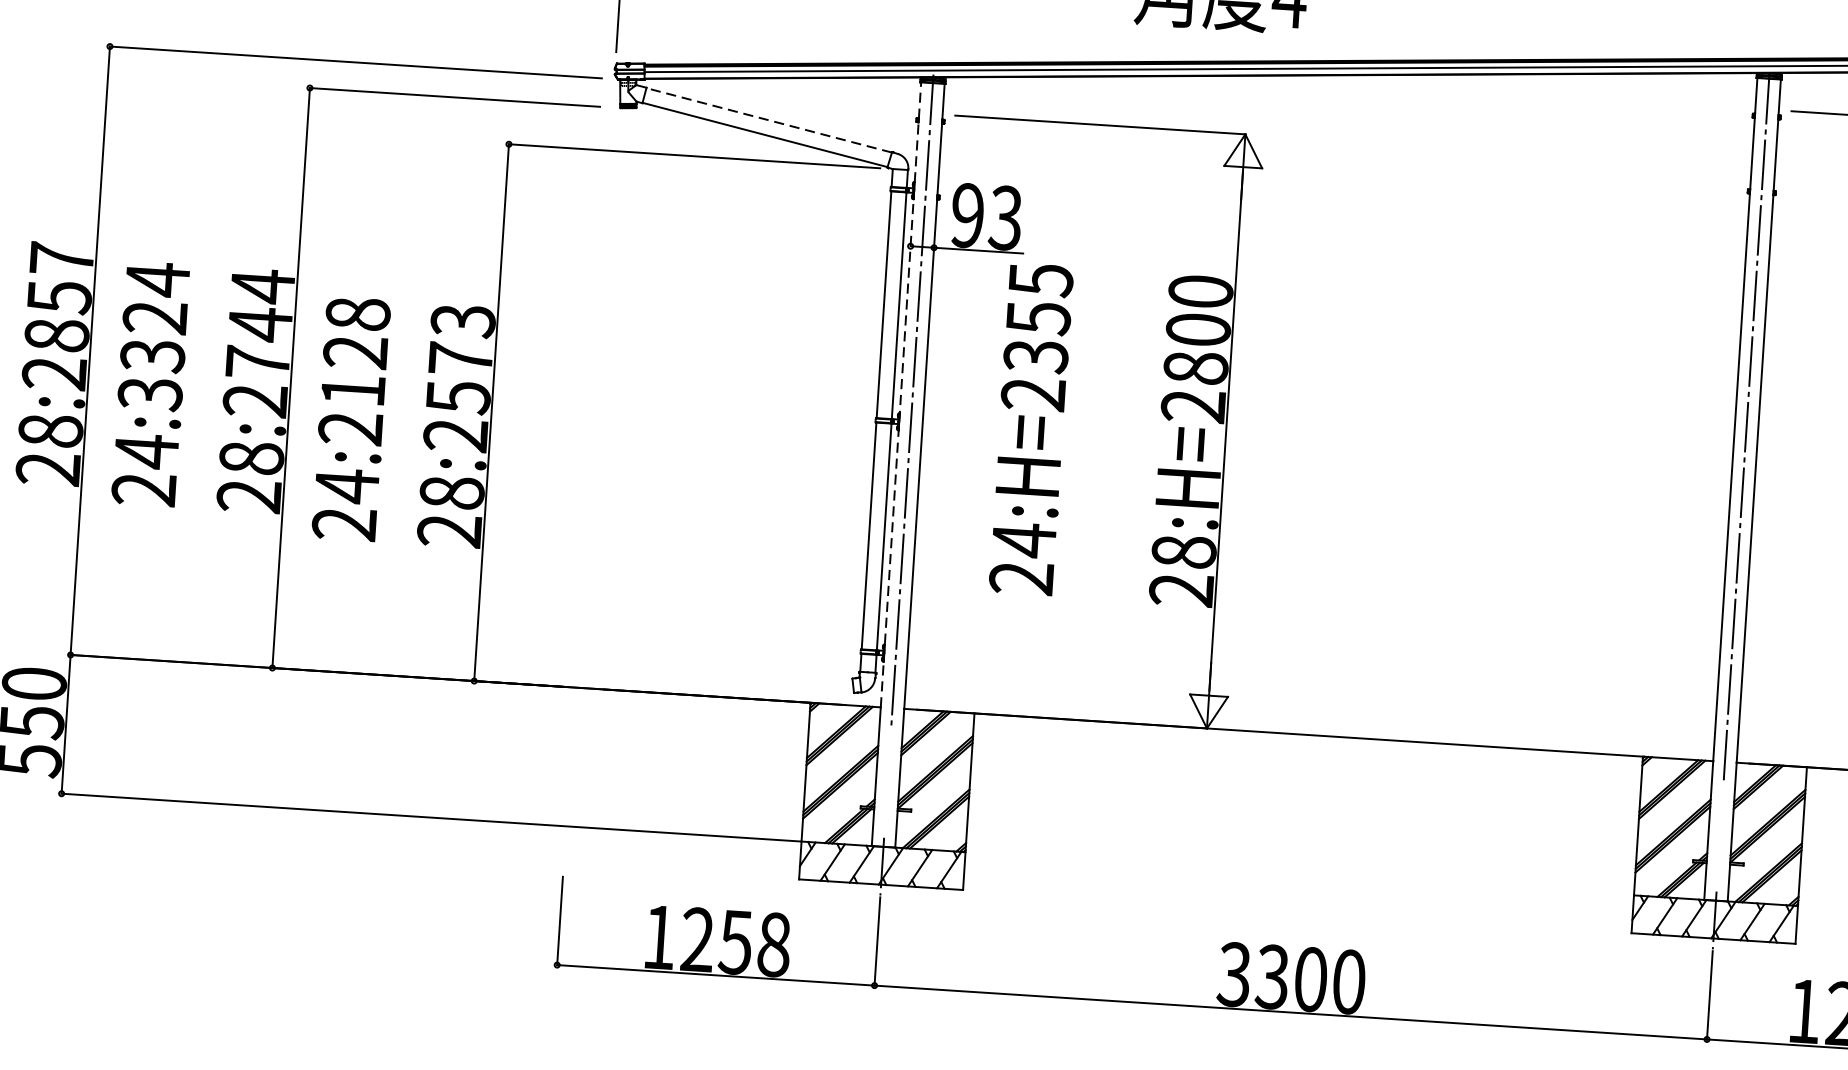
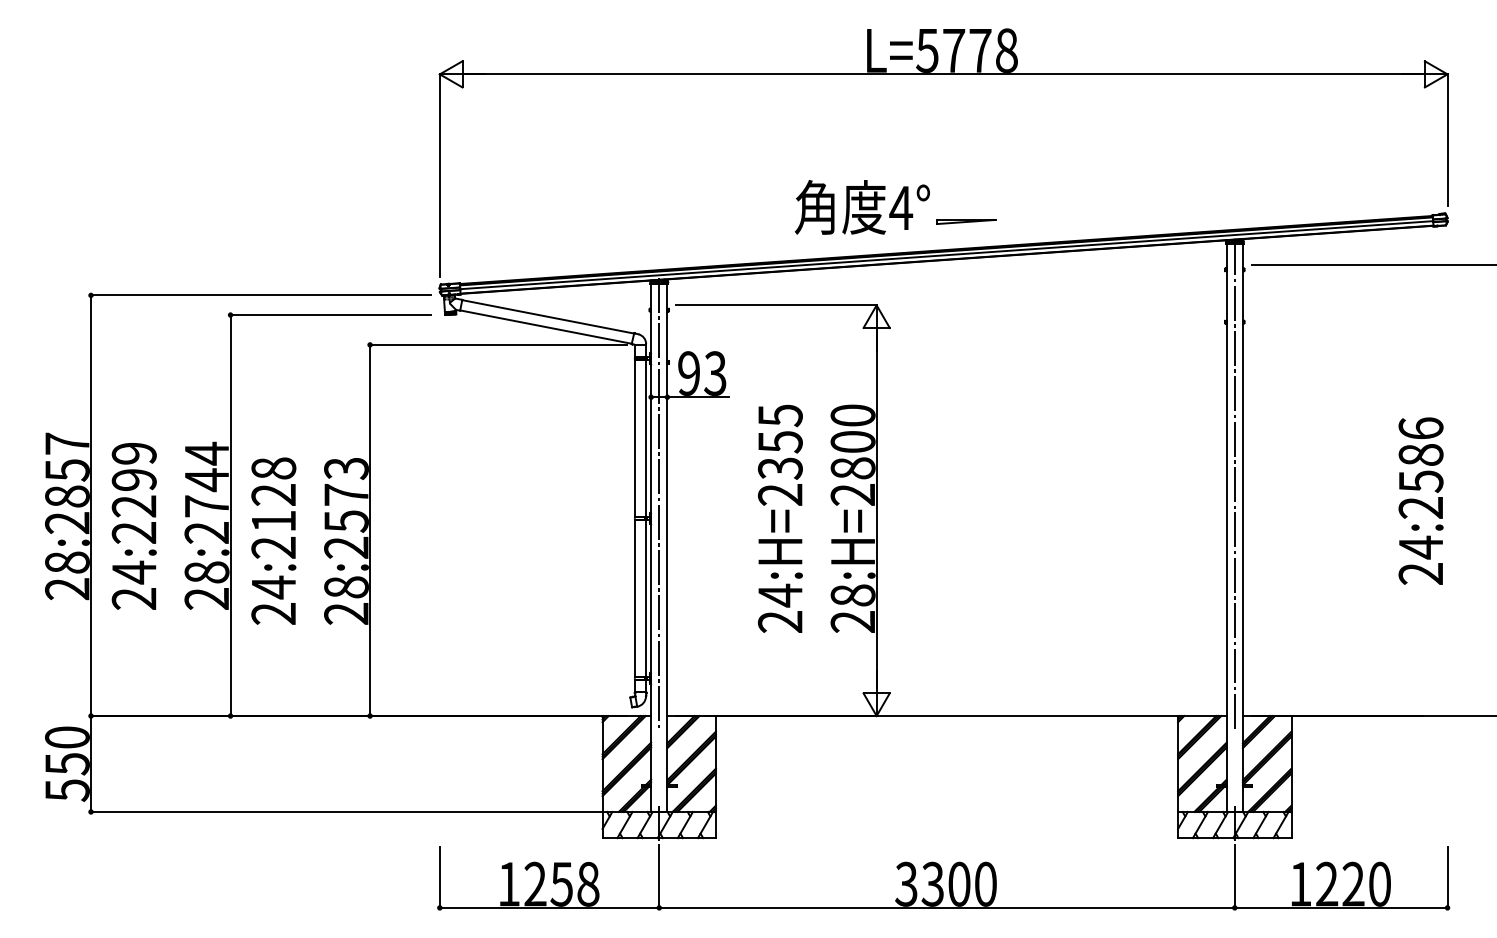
part: (1383, 21) -> (966, 221), added
line: (769, 119) -> (548, 316), dashed -> solid
text: (152, 335) -> (133, 492), 24:3324 -> 24:2299
line: (901, 394) -> (651, 499), dashed -> solid
text: (1031, 428) -> (780, 518), moved

